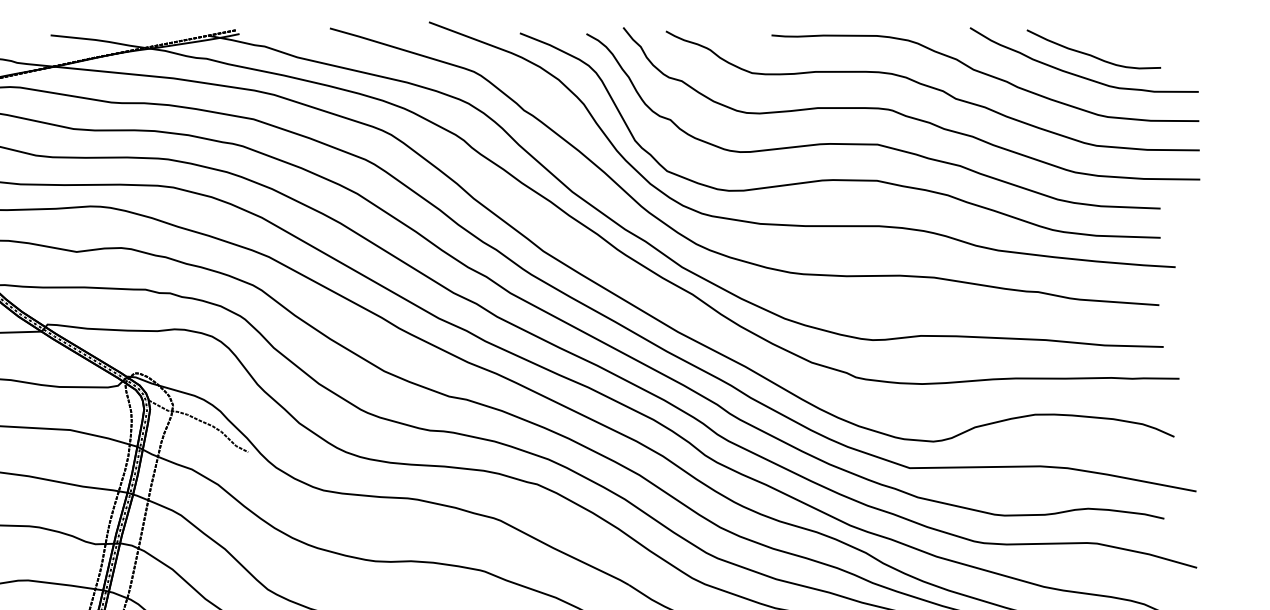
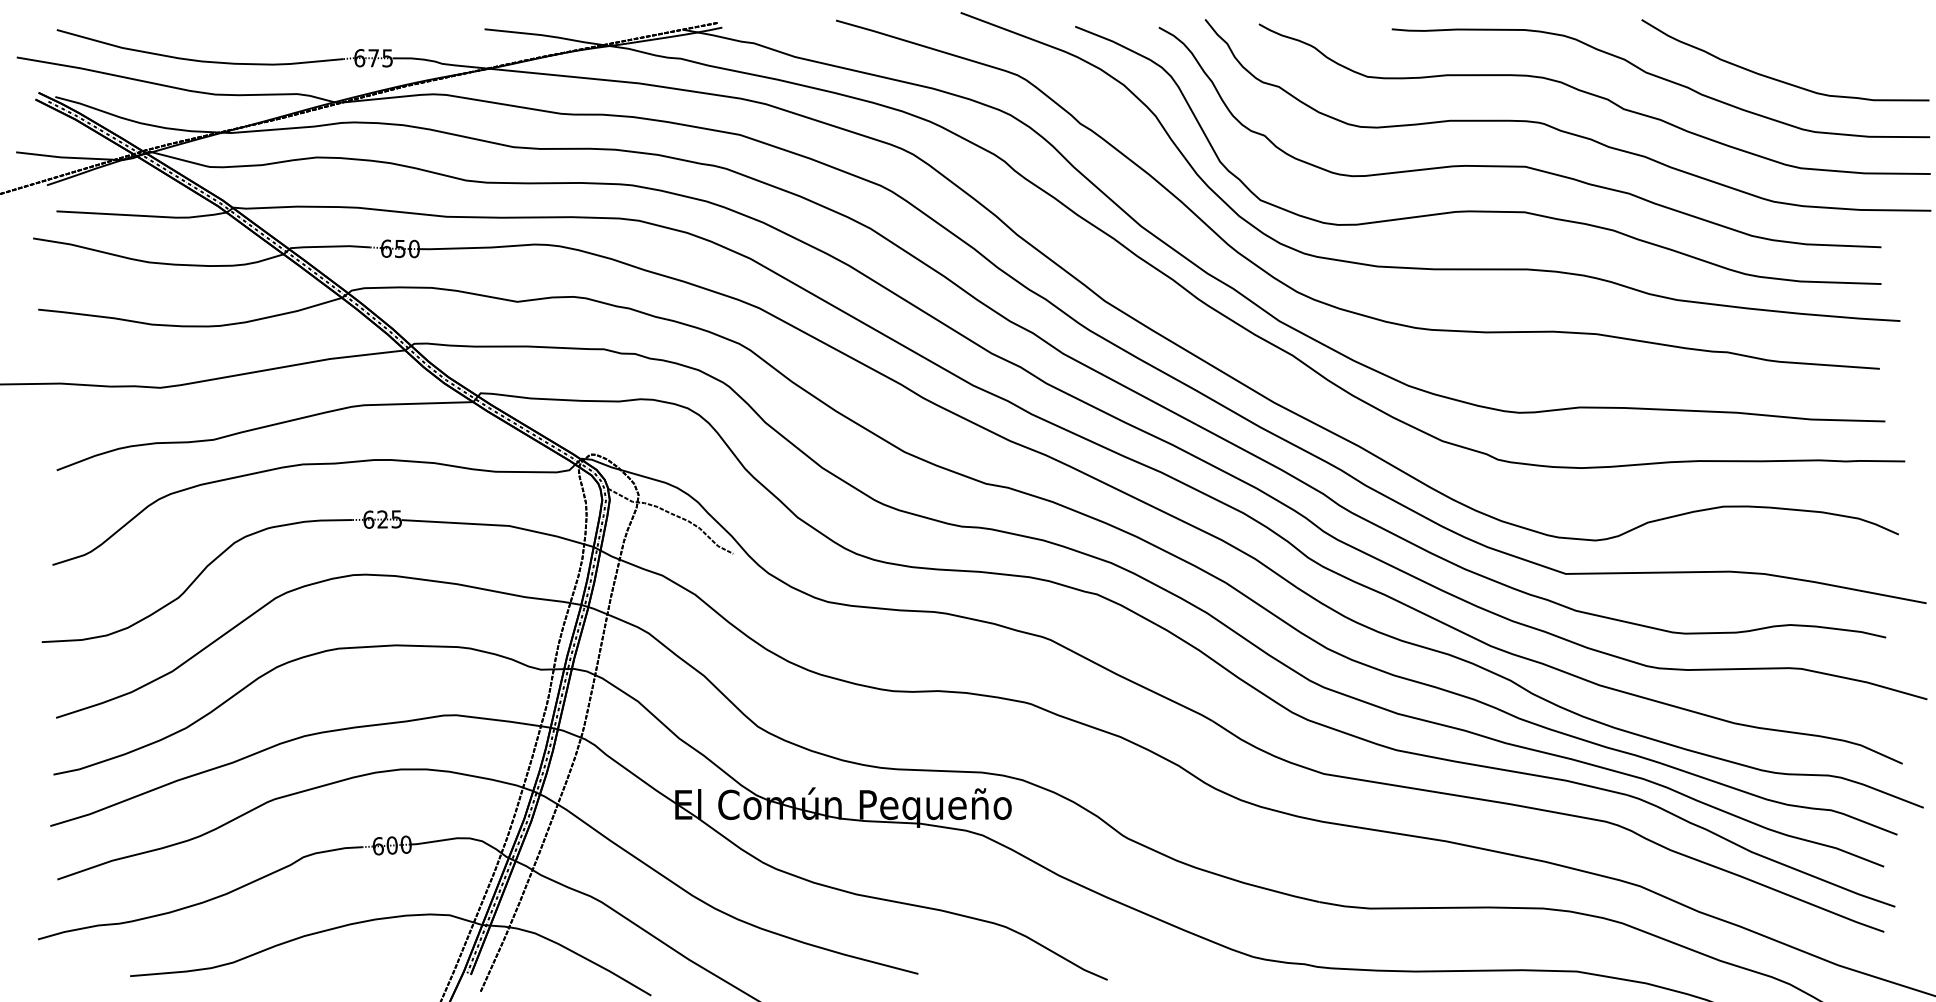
curve: (1090, 54) -> (1793, 53), removed

